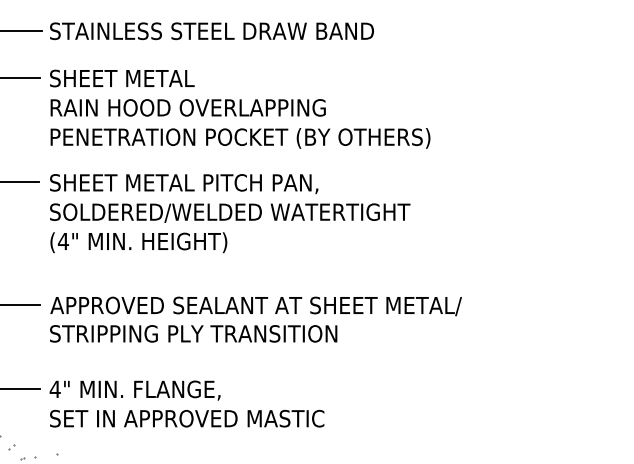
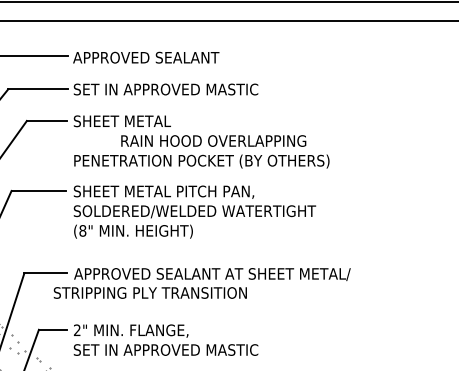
text: (217, 31) -> (186, 89), STAINLESS STEEL DRAW BAND -> SET IN APPROVED MASTIC
text: (187, 107) -> (213, 140), moved
text: (62, 240) -> (82, 230), (4" -> (8"
text: (192, 333) -> (149, 292), moved
text: (54, 388) -> (76, 329), 4" -> 2"

